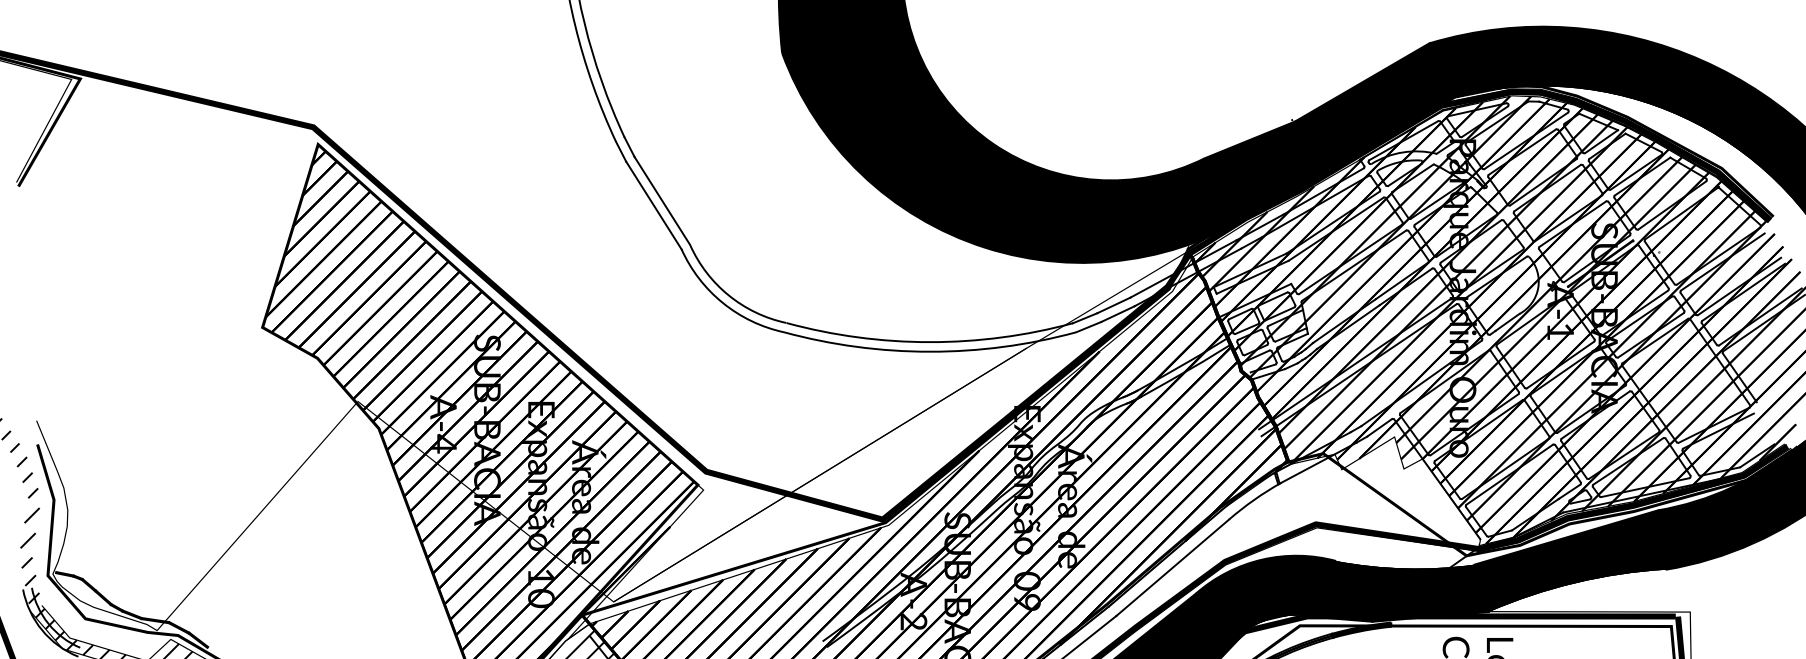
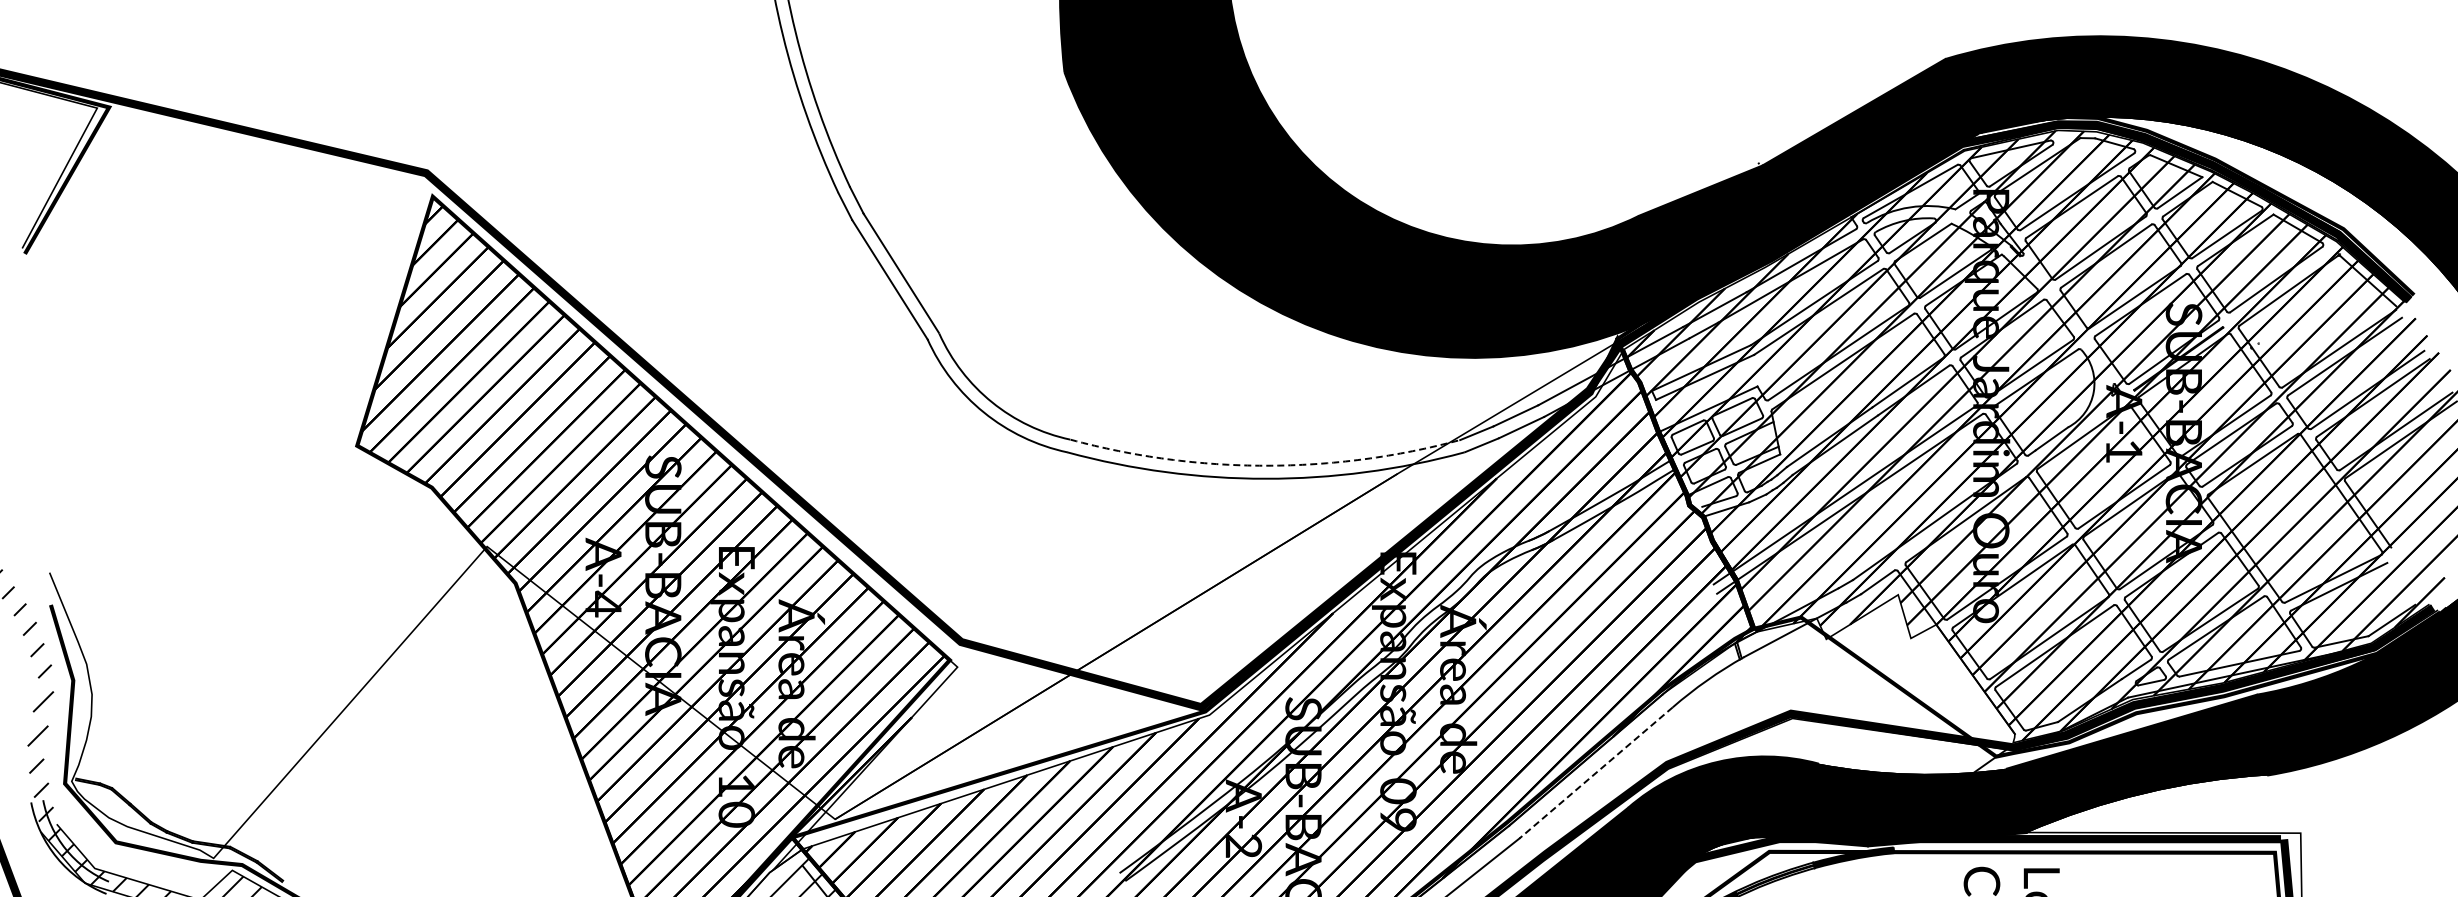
arc: (929, 341) -> (1265, 465), solid -> dashed
line: (1172, 567) -> (1596, 772), solid -> dashed

